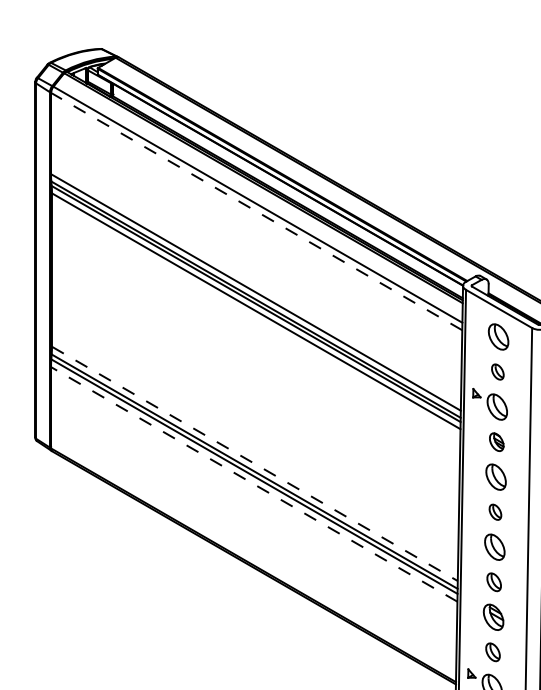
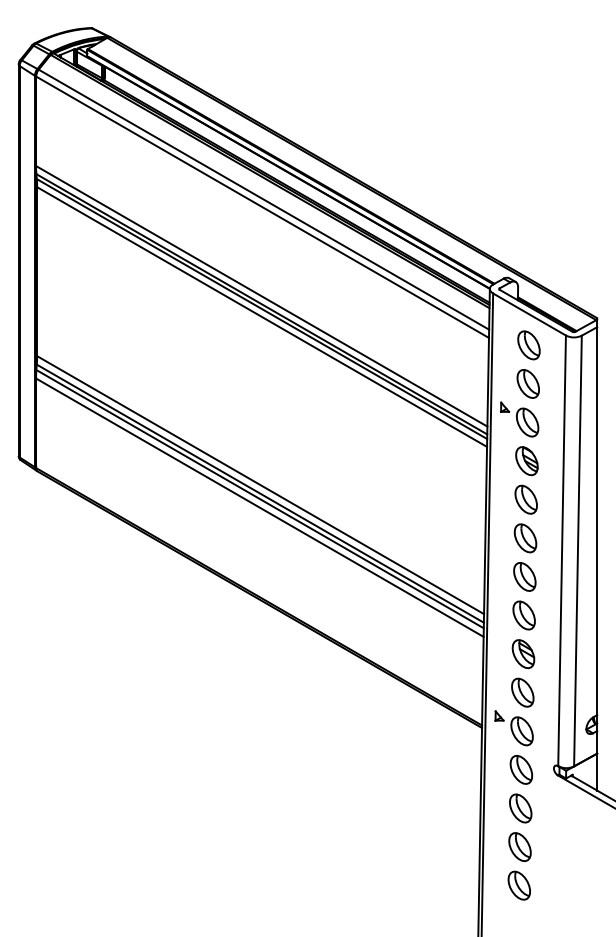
line: (256, 210) -> (262, 206), dashed -> solid
part: (497, 371) -> (527, 383), size x1.67
part: (496, 442) -> (526, 461), size x1.43
line: (255, 464) -> (261, 485), dashed -> solid
line: (253, 484) -> (259, 507), dashed -> solid
part: (495, 512) -> (525, 538), size x1.67
part: (493, 582) -> (523, 615), size x1.43
part: (492, 652) -> (522, 692), size x1.43

